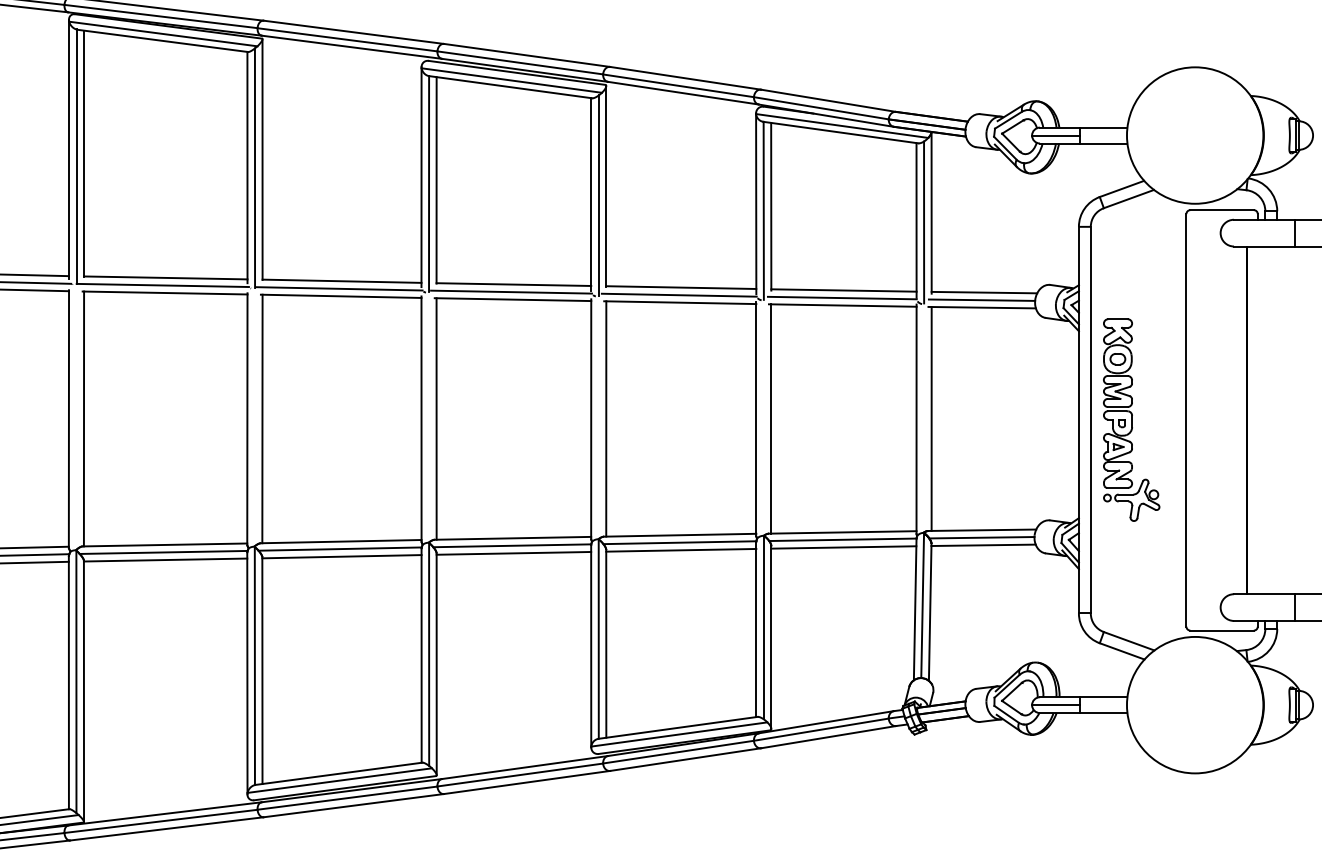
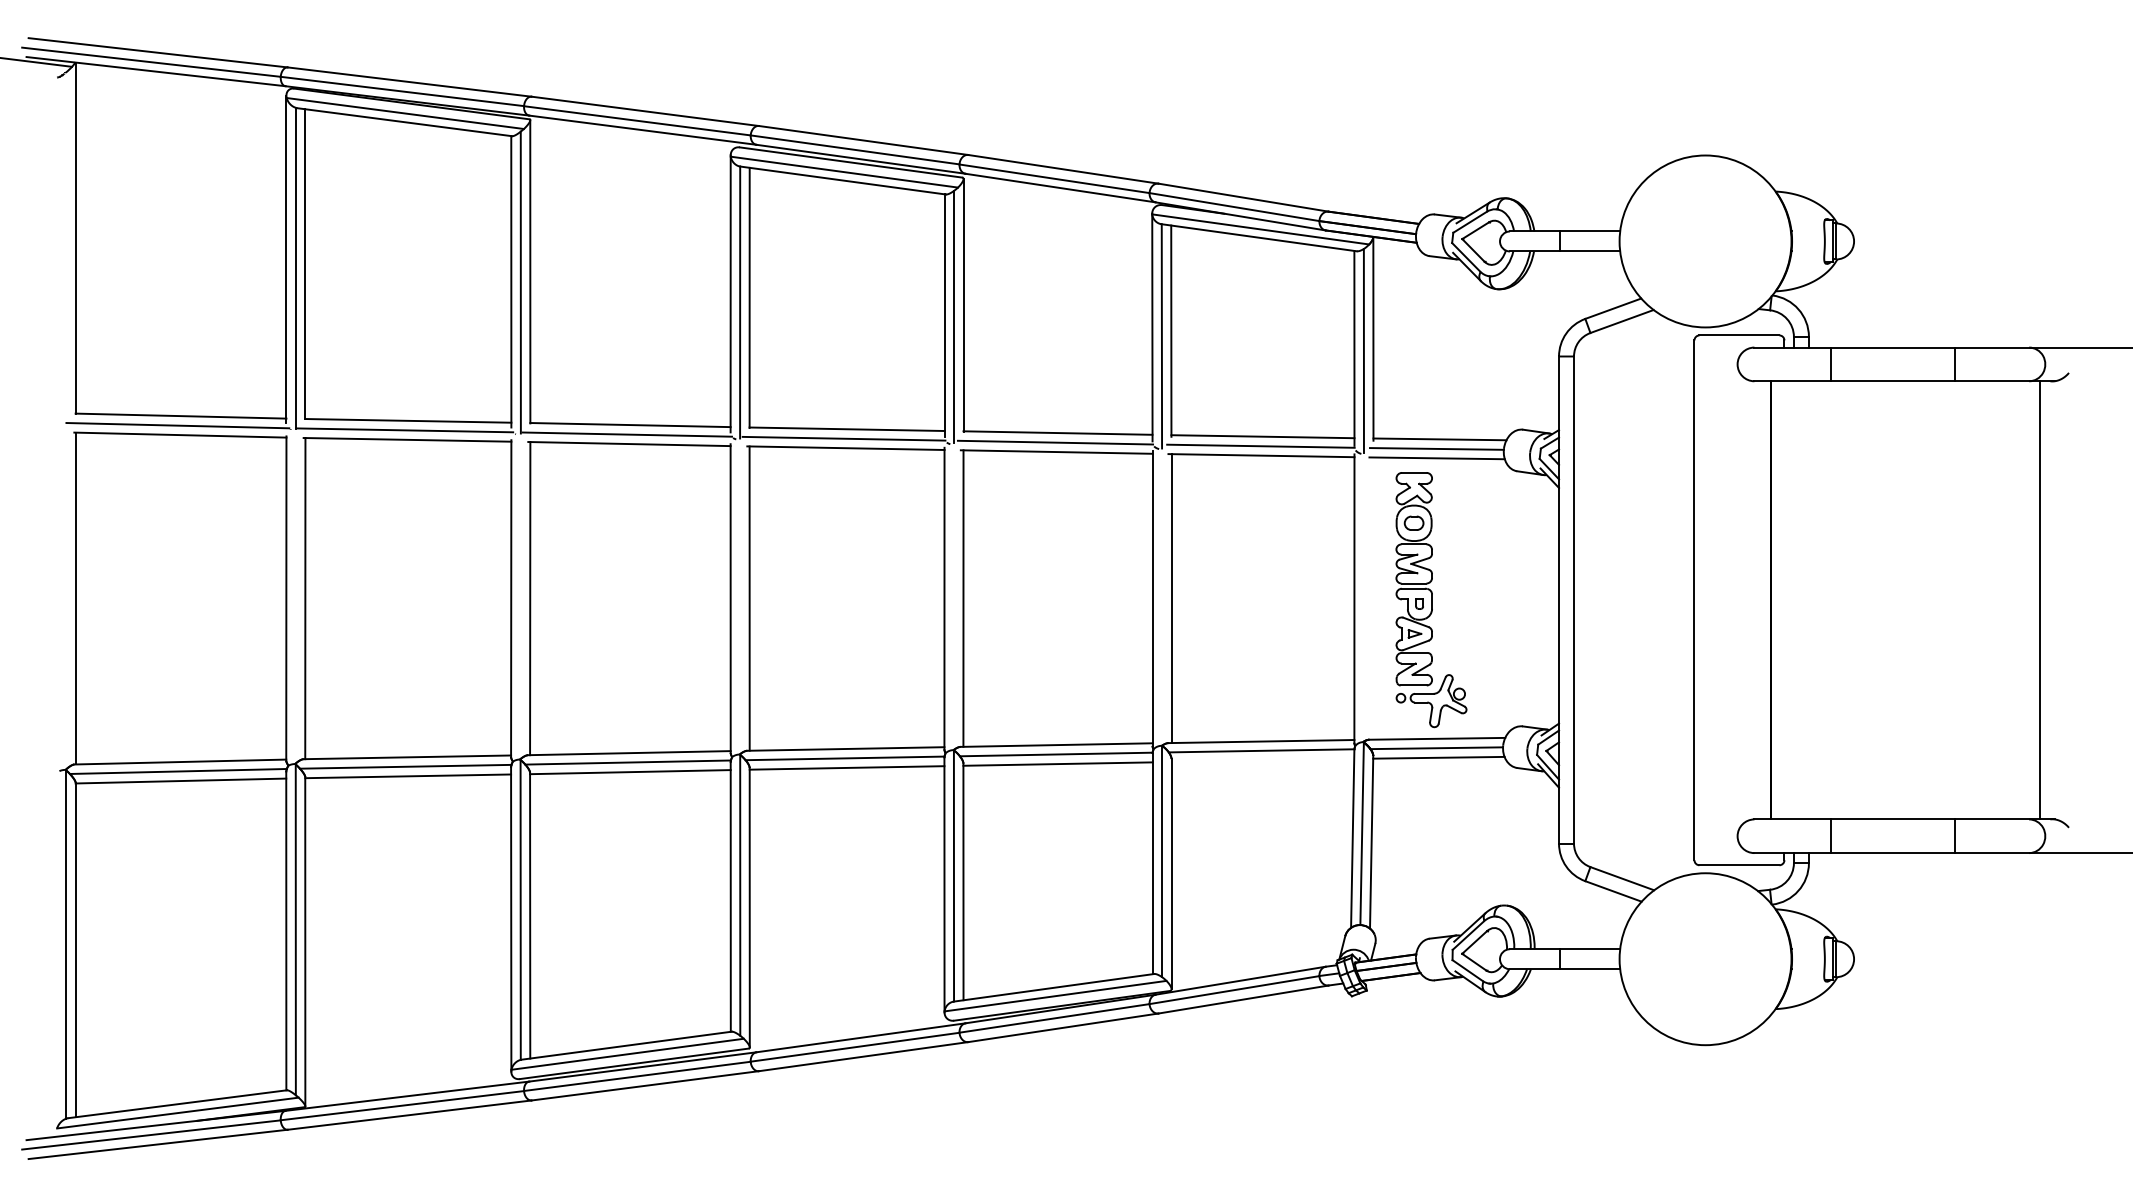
line: (1055, 135) -> (1529, 241), removed
line: (931, 418) -> (1373, 598), removed
part: (1131, 420) -> (1431, 600), moved
line: (843, 546) -> (1262, 759), removed
line: (1055, 705) -> (1529, 959), removed

